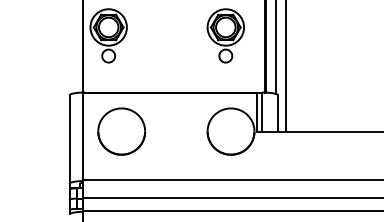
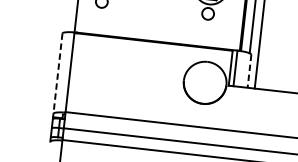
line: (277, 114) -> (249, 72), solid -> dashed
part: (121, 131) -> (105, 71), removed
line: (69, 142) -> (57, 76), solid -> dashed

